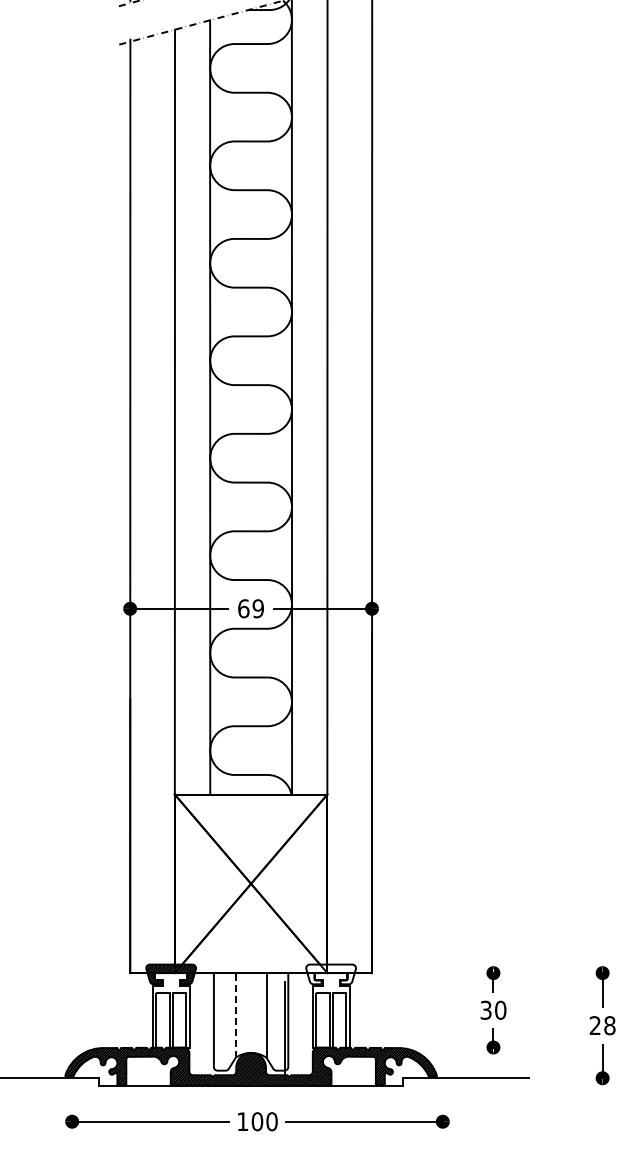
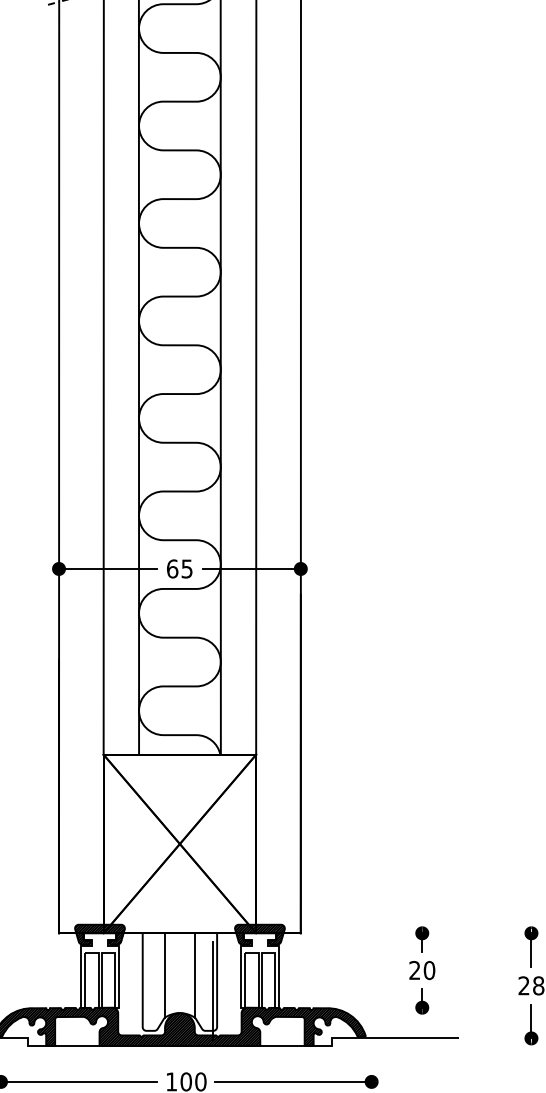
text: (257, 608) -> (186, 568), 69 -> 65
hatch: (330, 974) -> (259, 934), added
text: (485, 1010) -> (414, 970), 30 -> 20
line: (235, 1014) -> (164, 974), dashed -> solid

